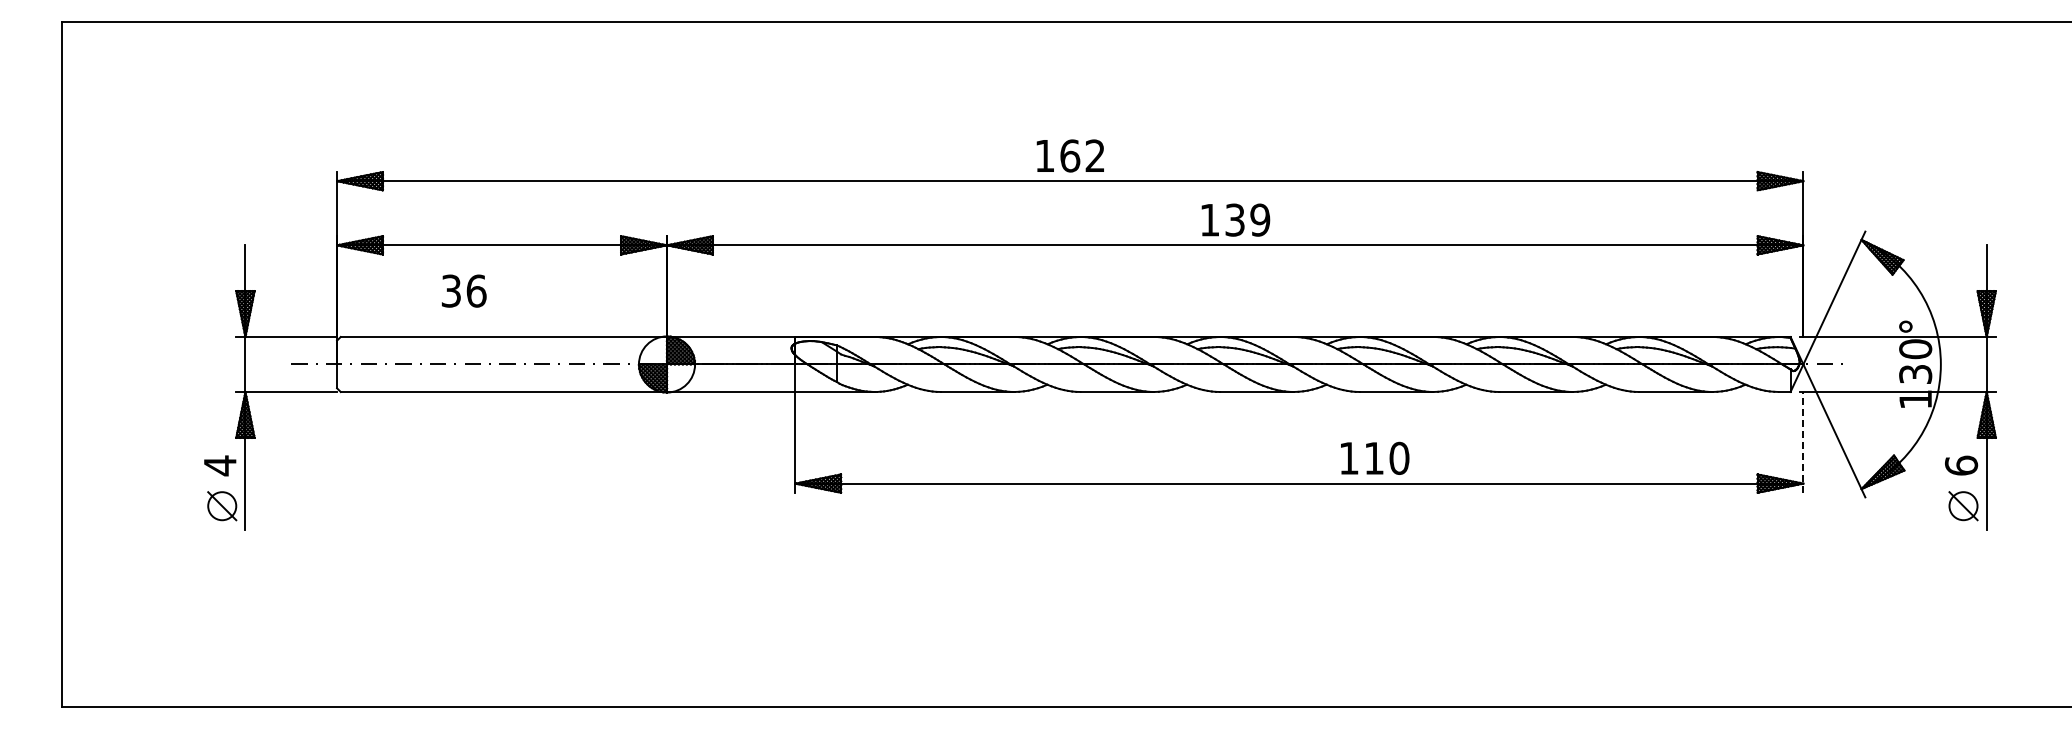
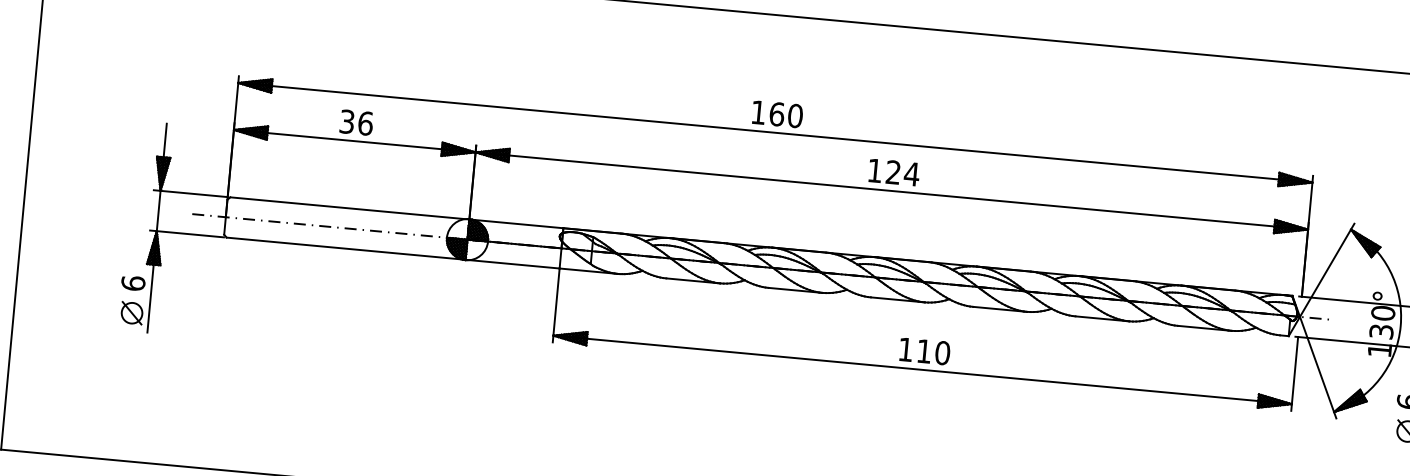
text: (1095, 155) -> (795, 115), 162 -> 160
text: (1247, 219) -> (902, 172), 139 -> 124
text: (464, 290) -> (356, 122), moved
line: (1803, 441) -> (1294, 373), dashed -> solid
text: (1375, 457) -> (925, 350), moved
text: (219, 465) -> (132, 283), 4 -> 6

